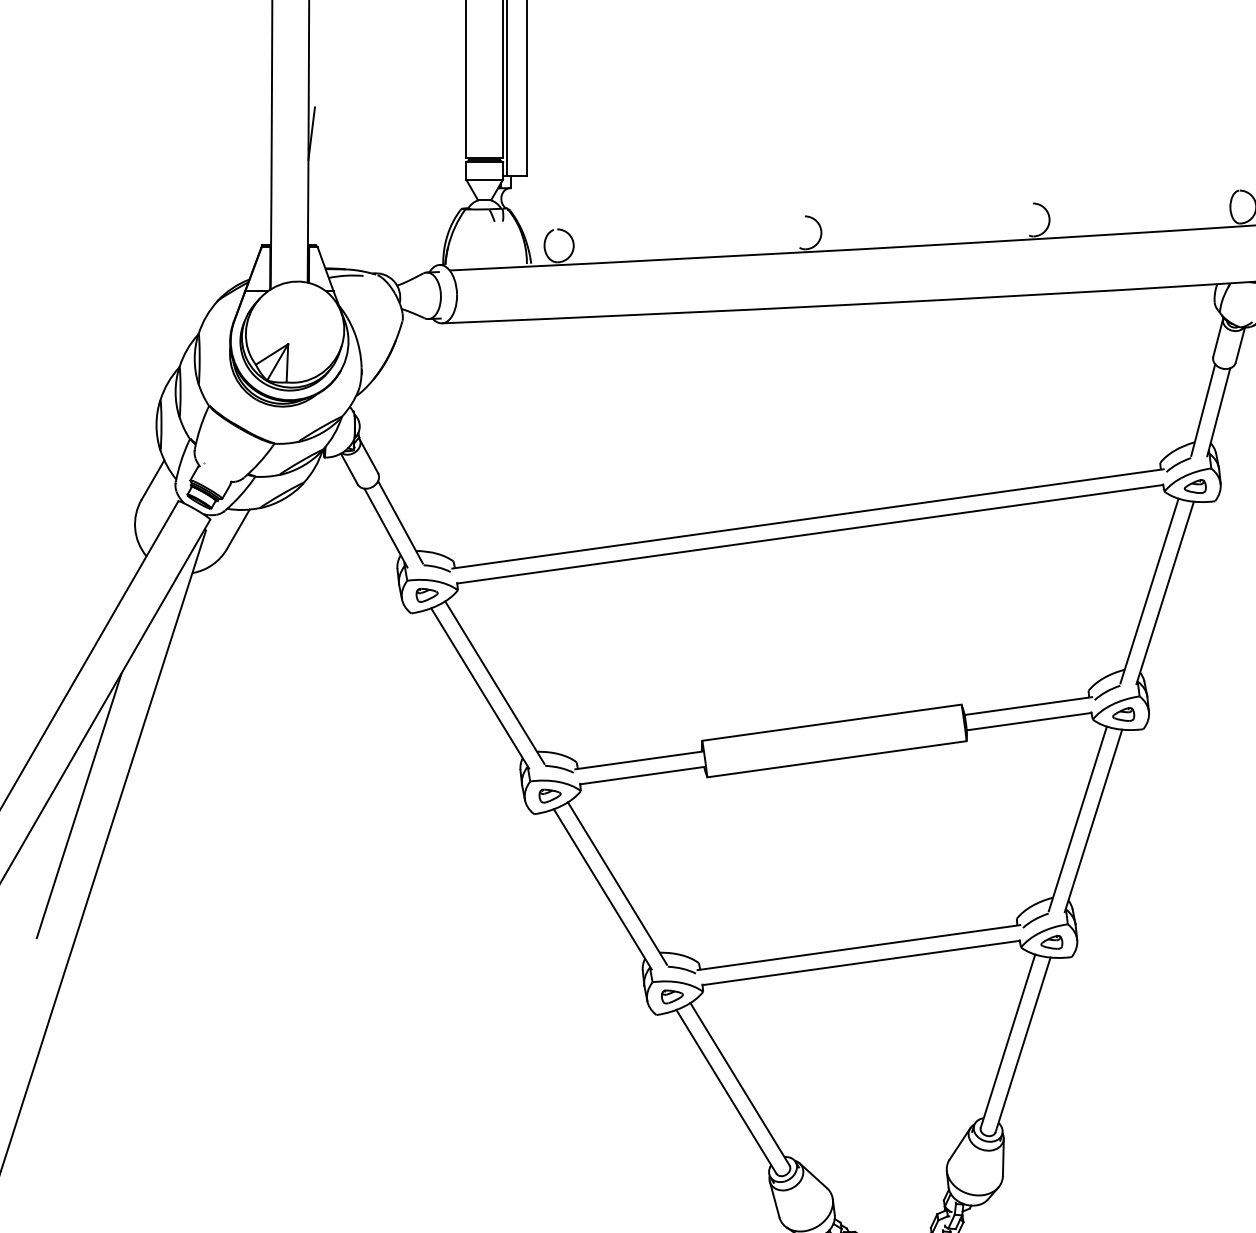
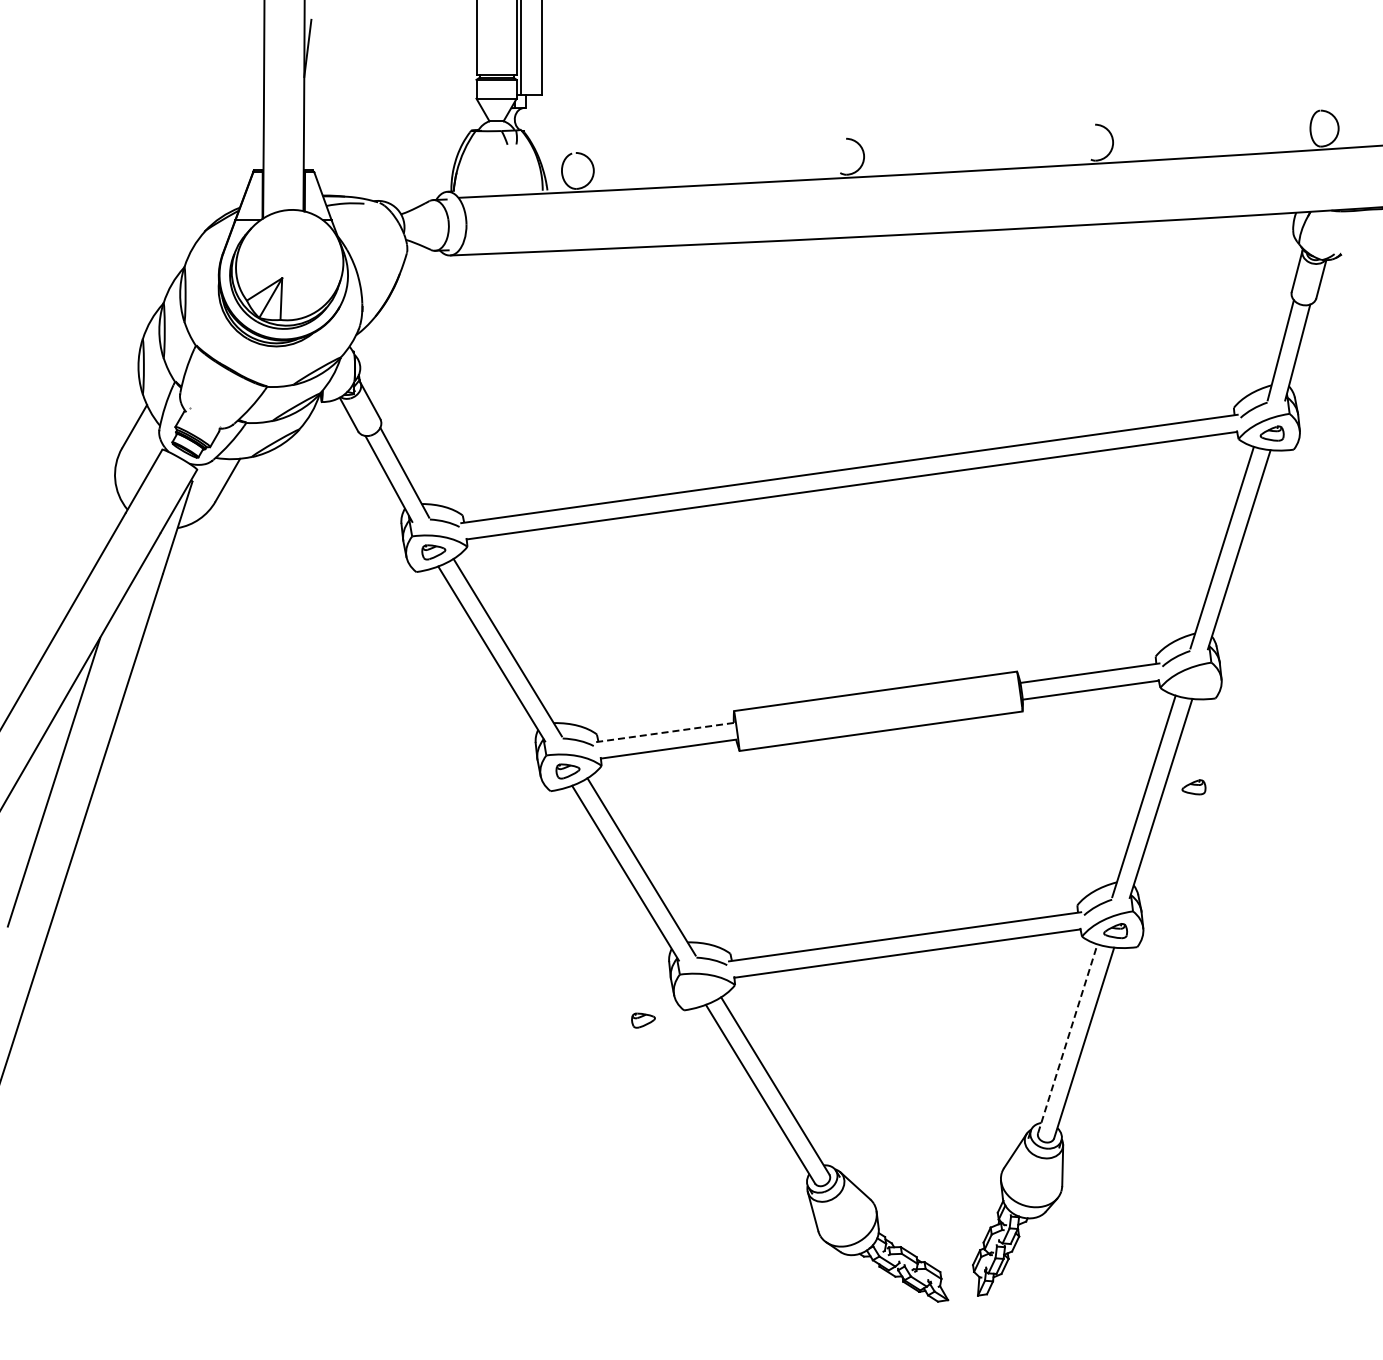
part: (1123, 714) -> (1193, 787), moved
line: (638, 760) -> (664, 732), solid -> dashed
part: (672, 996) -> (643, 1020), moved
line: (1007, 1040) -> (1067, 1038), solid -> dashed

